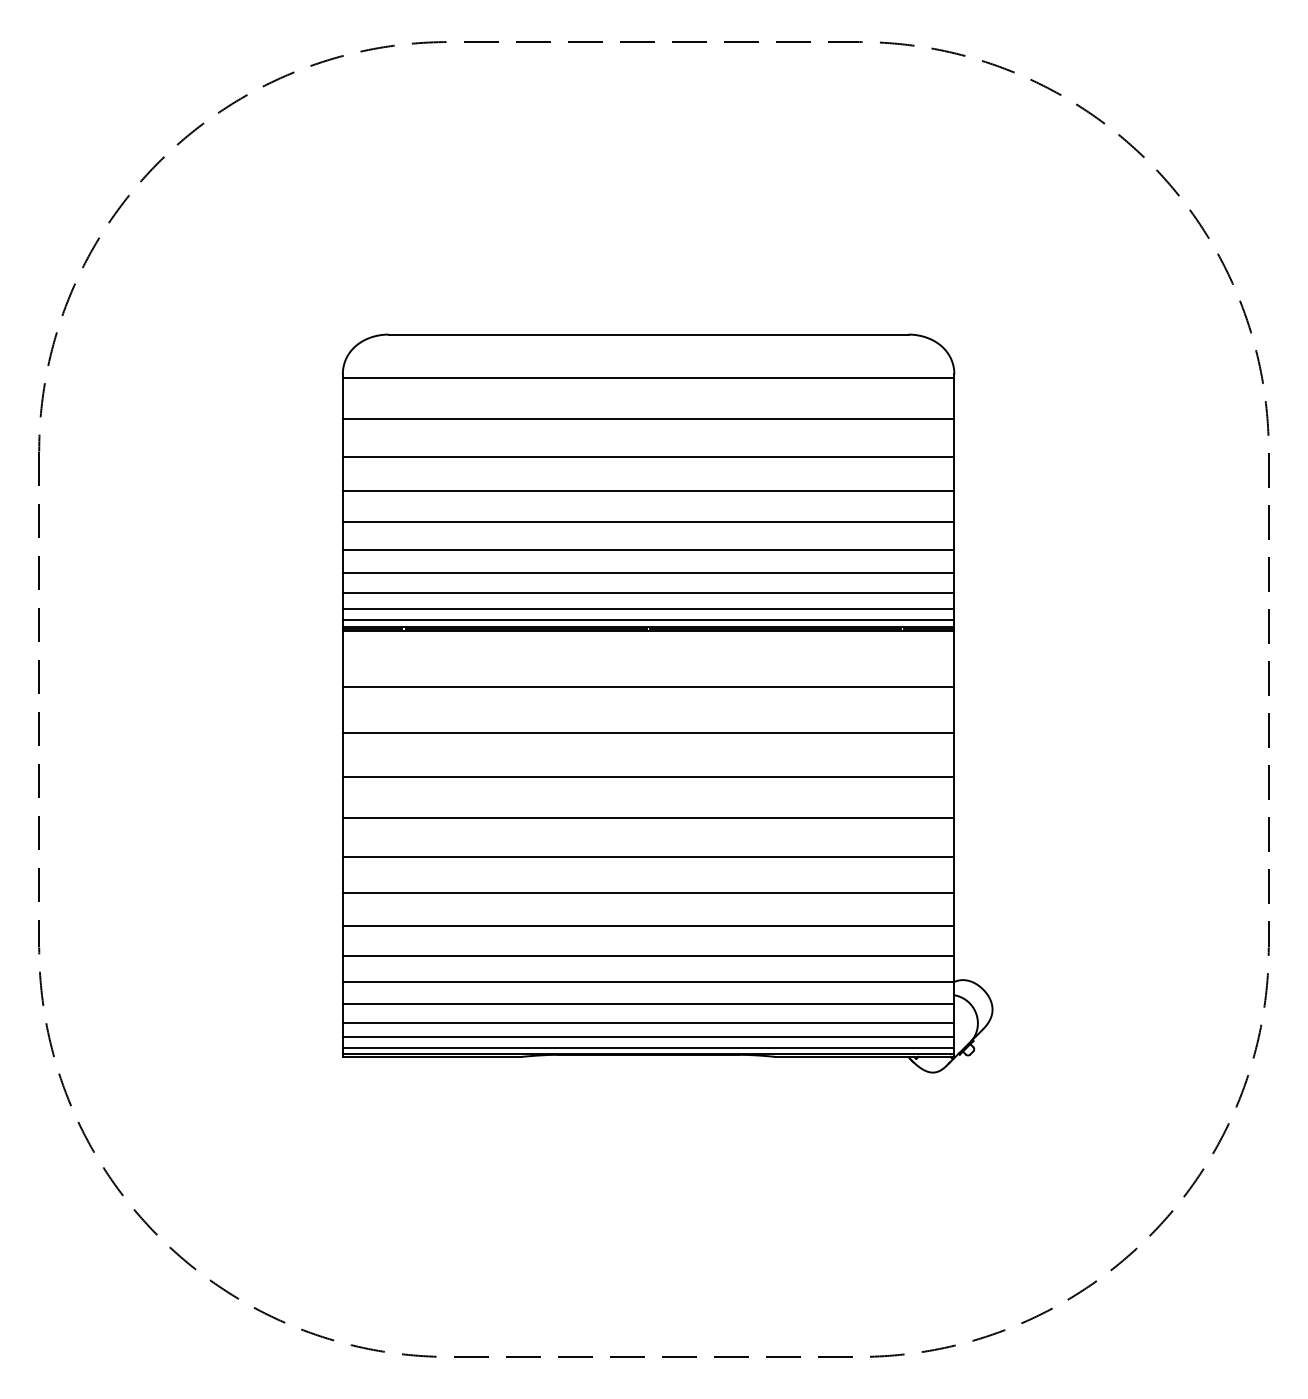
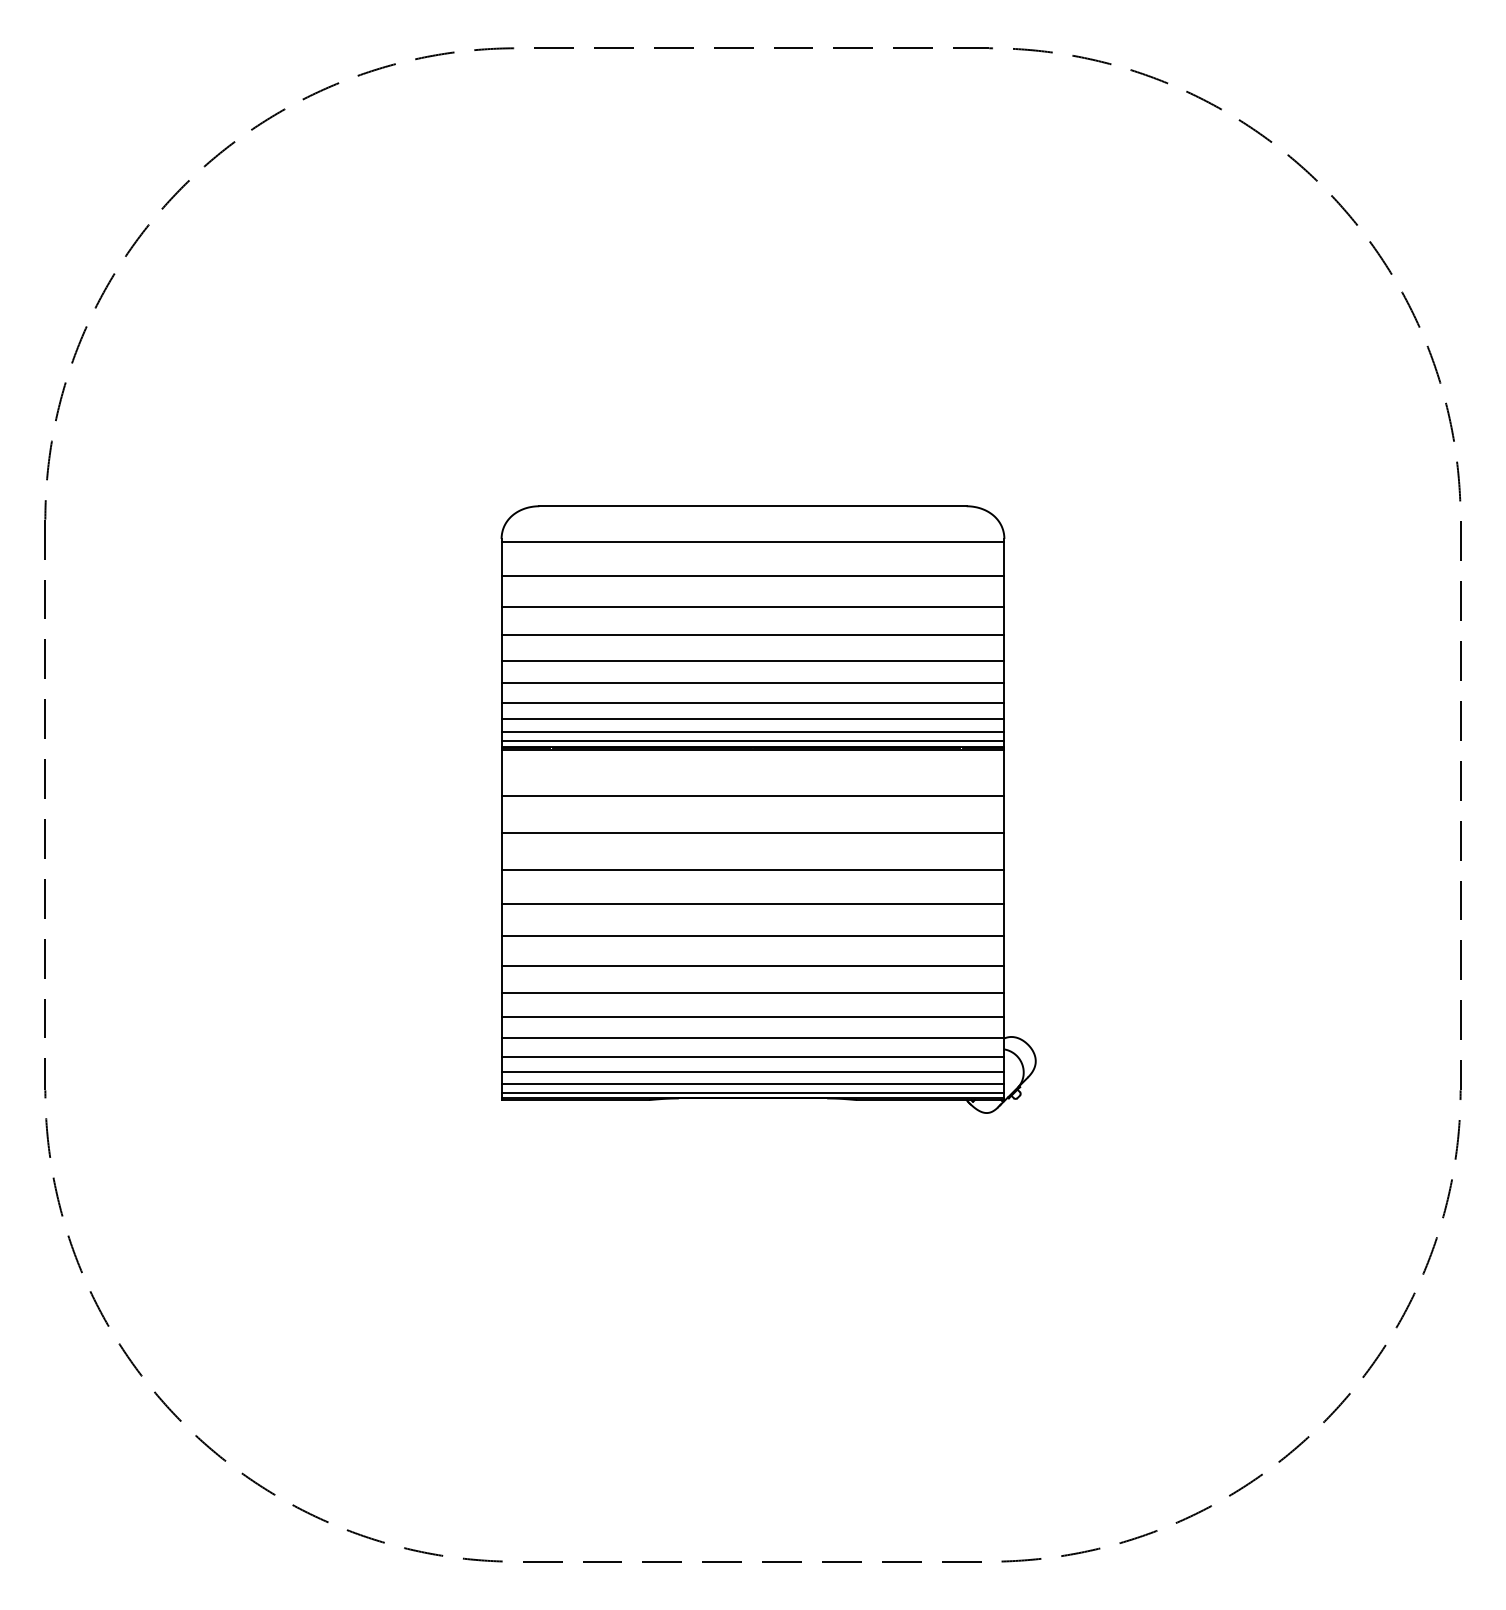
part: (667, 703) -> (768, 809), size x0.71

